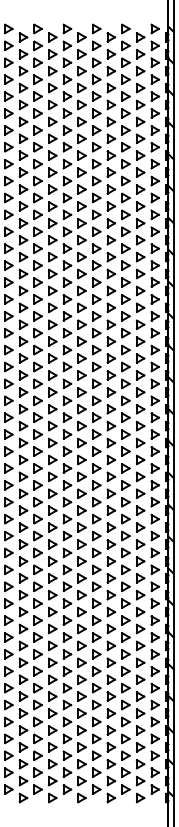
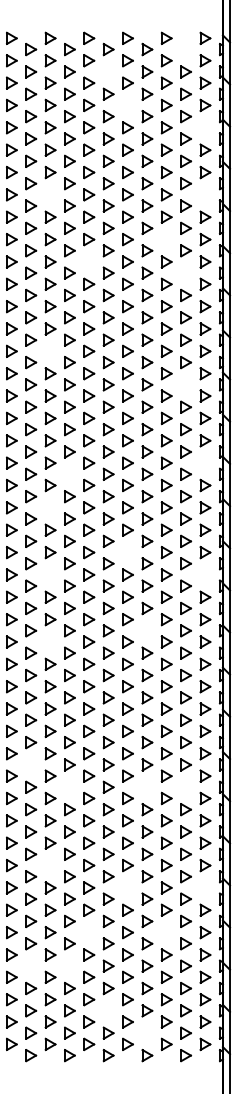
part: (140, 37) -> (186, 49), removed
part: (81, 53) -> (108, 71), removed
part: (96, 78) -> (127, 104), removed
part: (155, 96) -> (205, 127), removed
part: (38, 146) -> (50, 194), removed
part: (155, 146) -> (205, 194), removed
part: (125, 180) -> (166, 239), removed
part: (67, 197) -> (89, 261), removed
part: (140, 205) -> (185, 272), removed
part: (38, 264) -> (50, 350), removed
part: (140, 290) -> (185, 384), removed
part: (155, 349) -> (205, 462), removed
part: (52, 357) -> (69, 473), removed
part: (38, 383) -> (50, 507), removed
part: (96, 417) -> (127, 552), removed
part: (38, 434) -> (50, 574), removed
part: (155, 434) -> (205, 574), removed
part: (111, 476) -> (147, 630), removed
part: (38, 484) -> (50, 641), removed
part: (23, 577) -> (31, 764), removed
part: (52, 594) -> (69, 786), removed
part: (111, 594) -> (147, 786), removed
part: (140, 594) -> (186, 786), removed
part: (38, 654) -> (50, 865), removed
part: (96, 670) -> (127, 887), removed
part: (155, 670) -> (205, 887), removed
part: (67, 704) -> (89, 932), removed
part: (125, 704) -> (166, 932), removed
part: (23, 729) -> (31, 965), removed
part: (52, 729) -> (69, 965), removed
part: (81, 763) -> (108, 1010), removed
part: (111, 780) -> (147, 1032), removed

